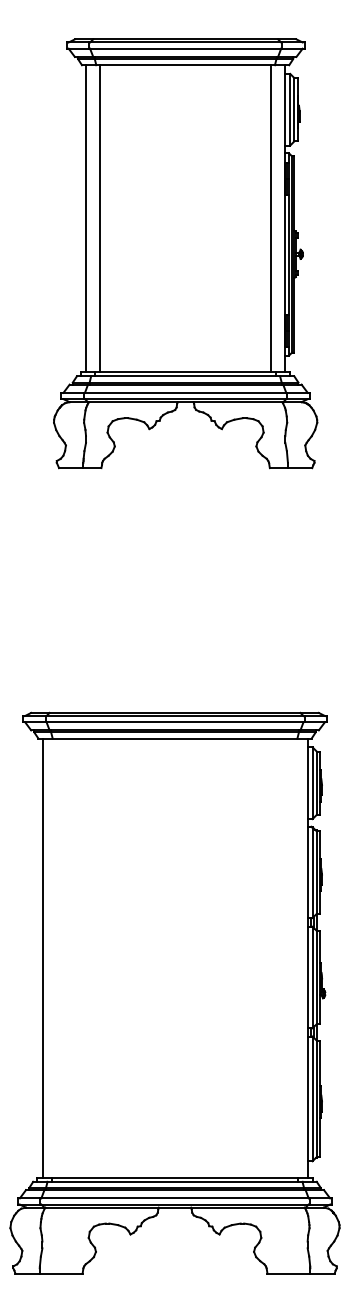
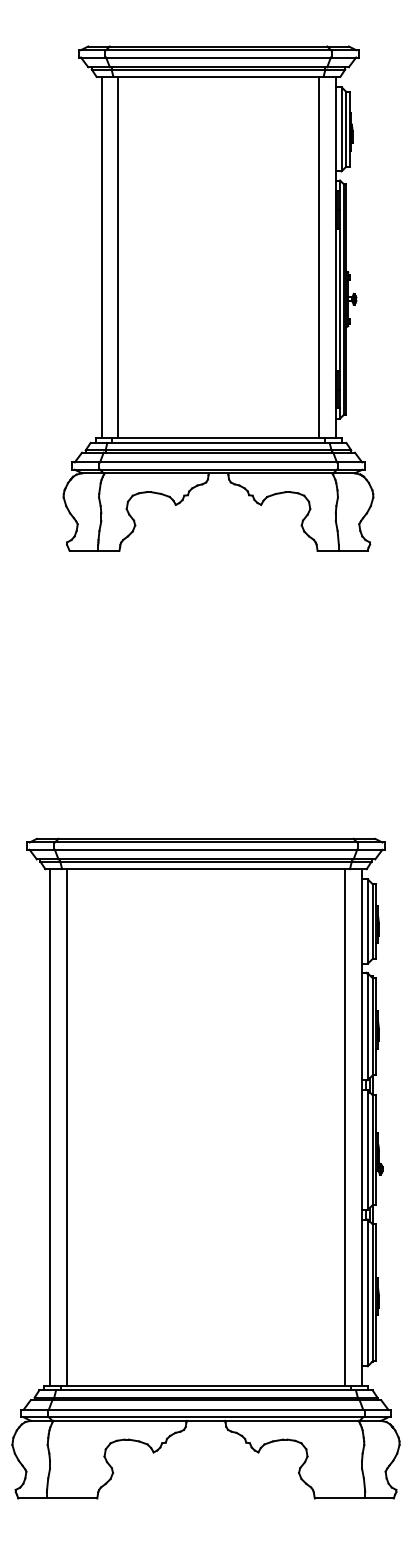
line: (56, 957) -> (66, 1126), added
line: (293, 957) -> (345, 1126), added

